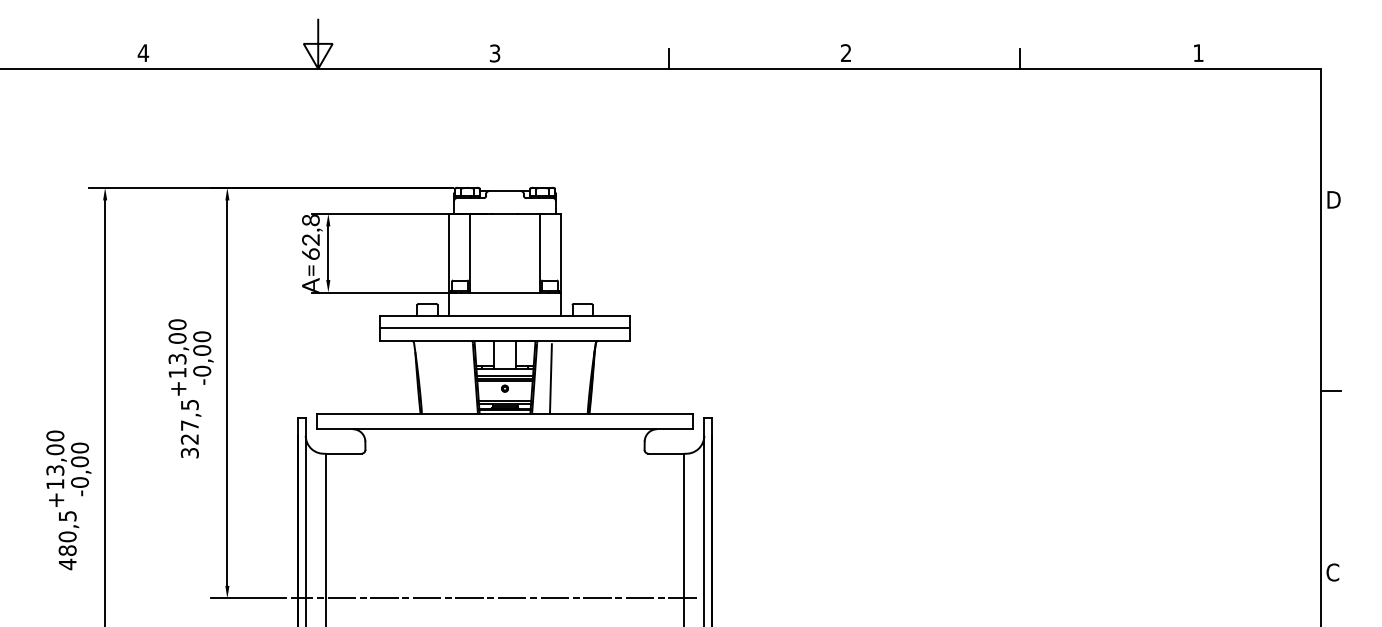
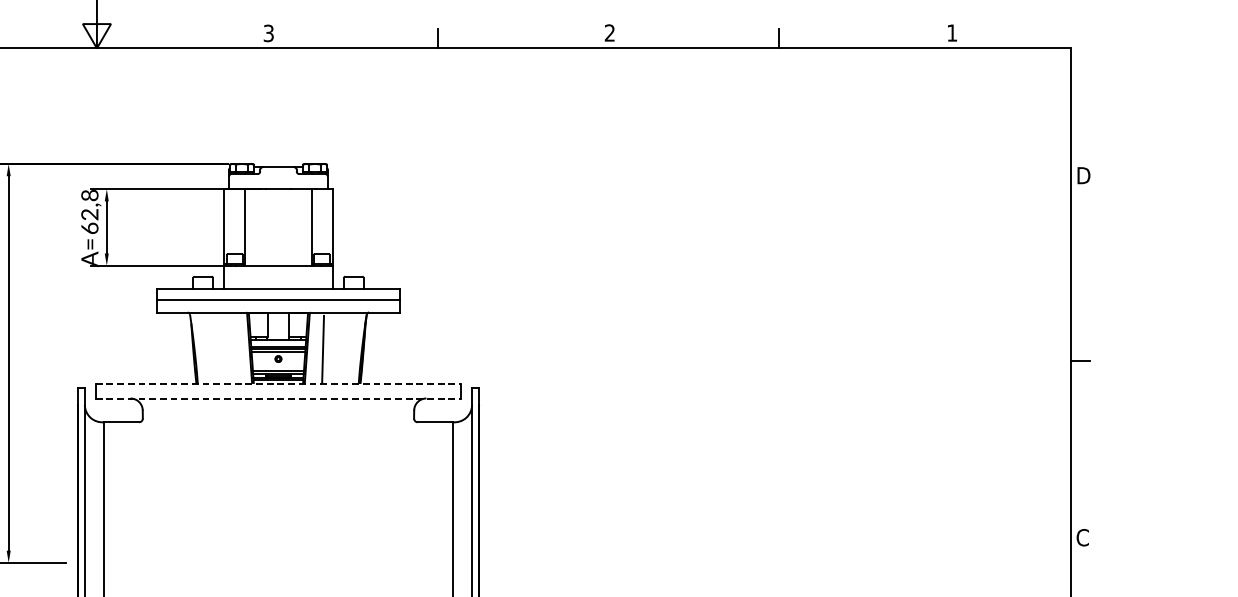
line: (505, 414) -> (278, 384), solid -> dashed
line: (505, 429) -> (278, 398), solid -> dashed
line: (493, 598) -> (267, 562), removed

